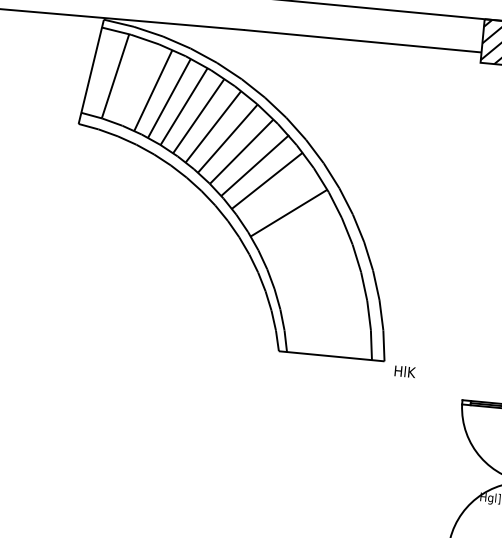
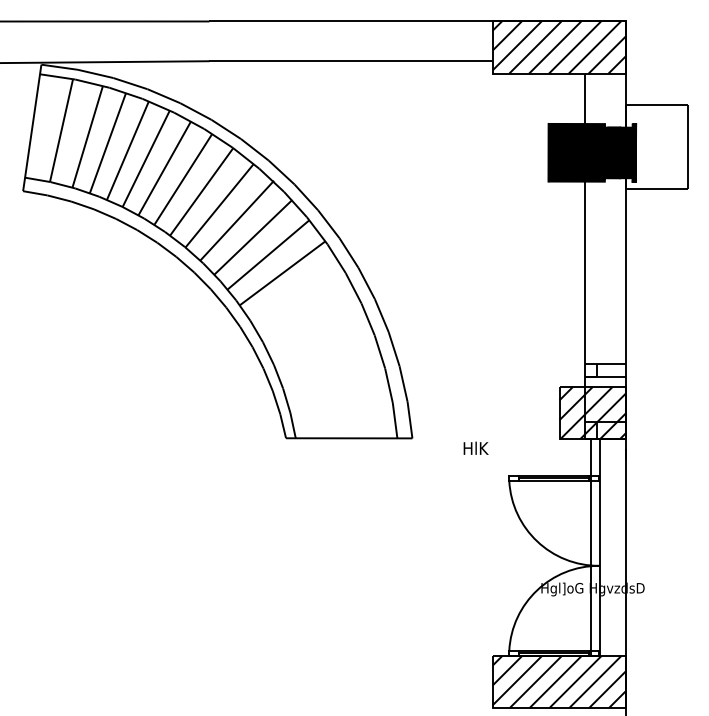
line: (136, 83) -> (87, 136), added
line: (278, 196) -> (268, 254), added
text: (404, 370) -> (475, 447), moved

